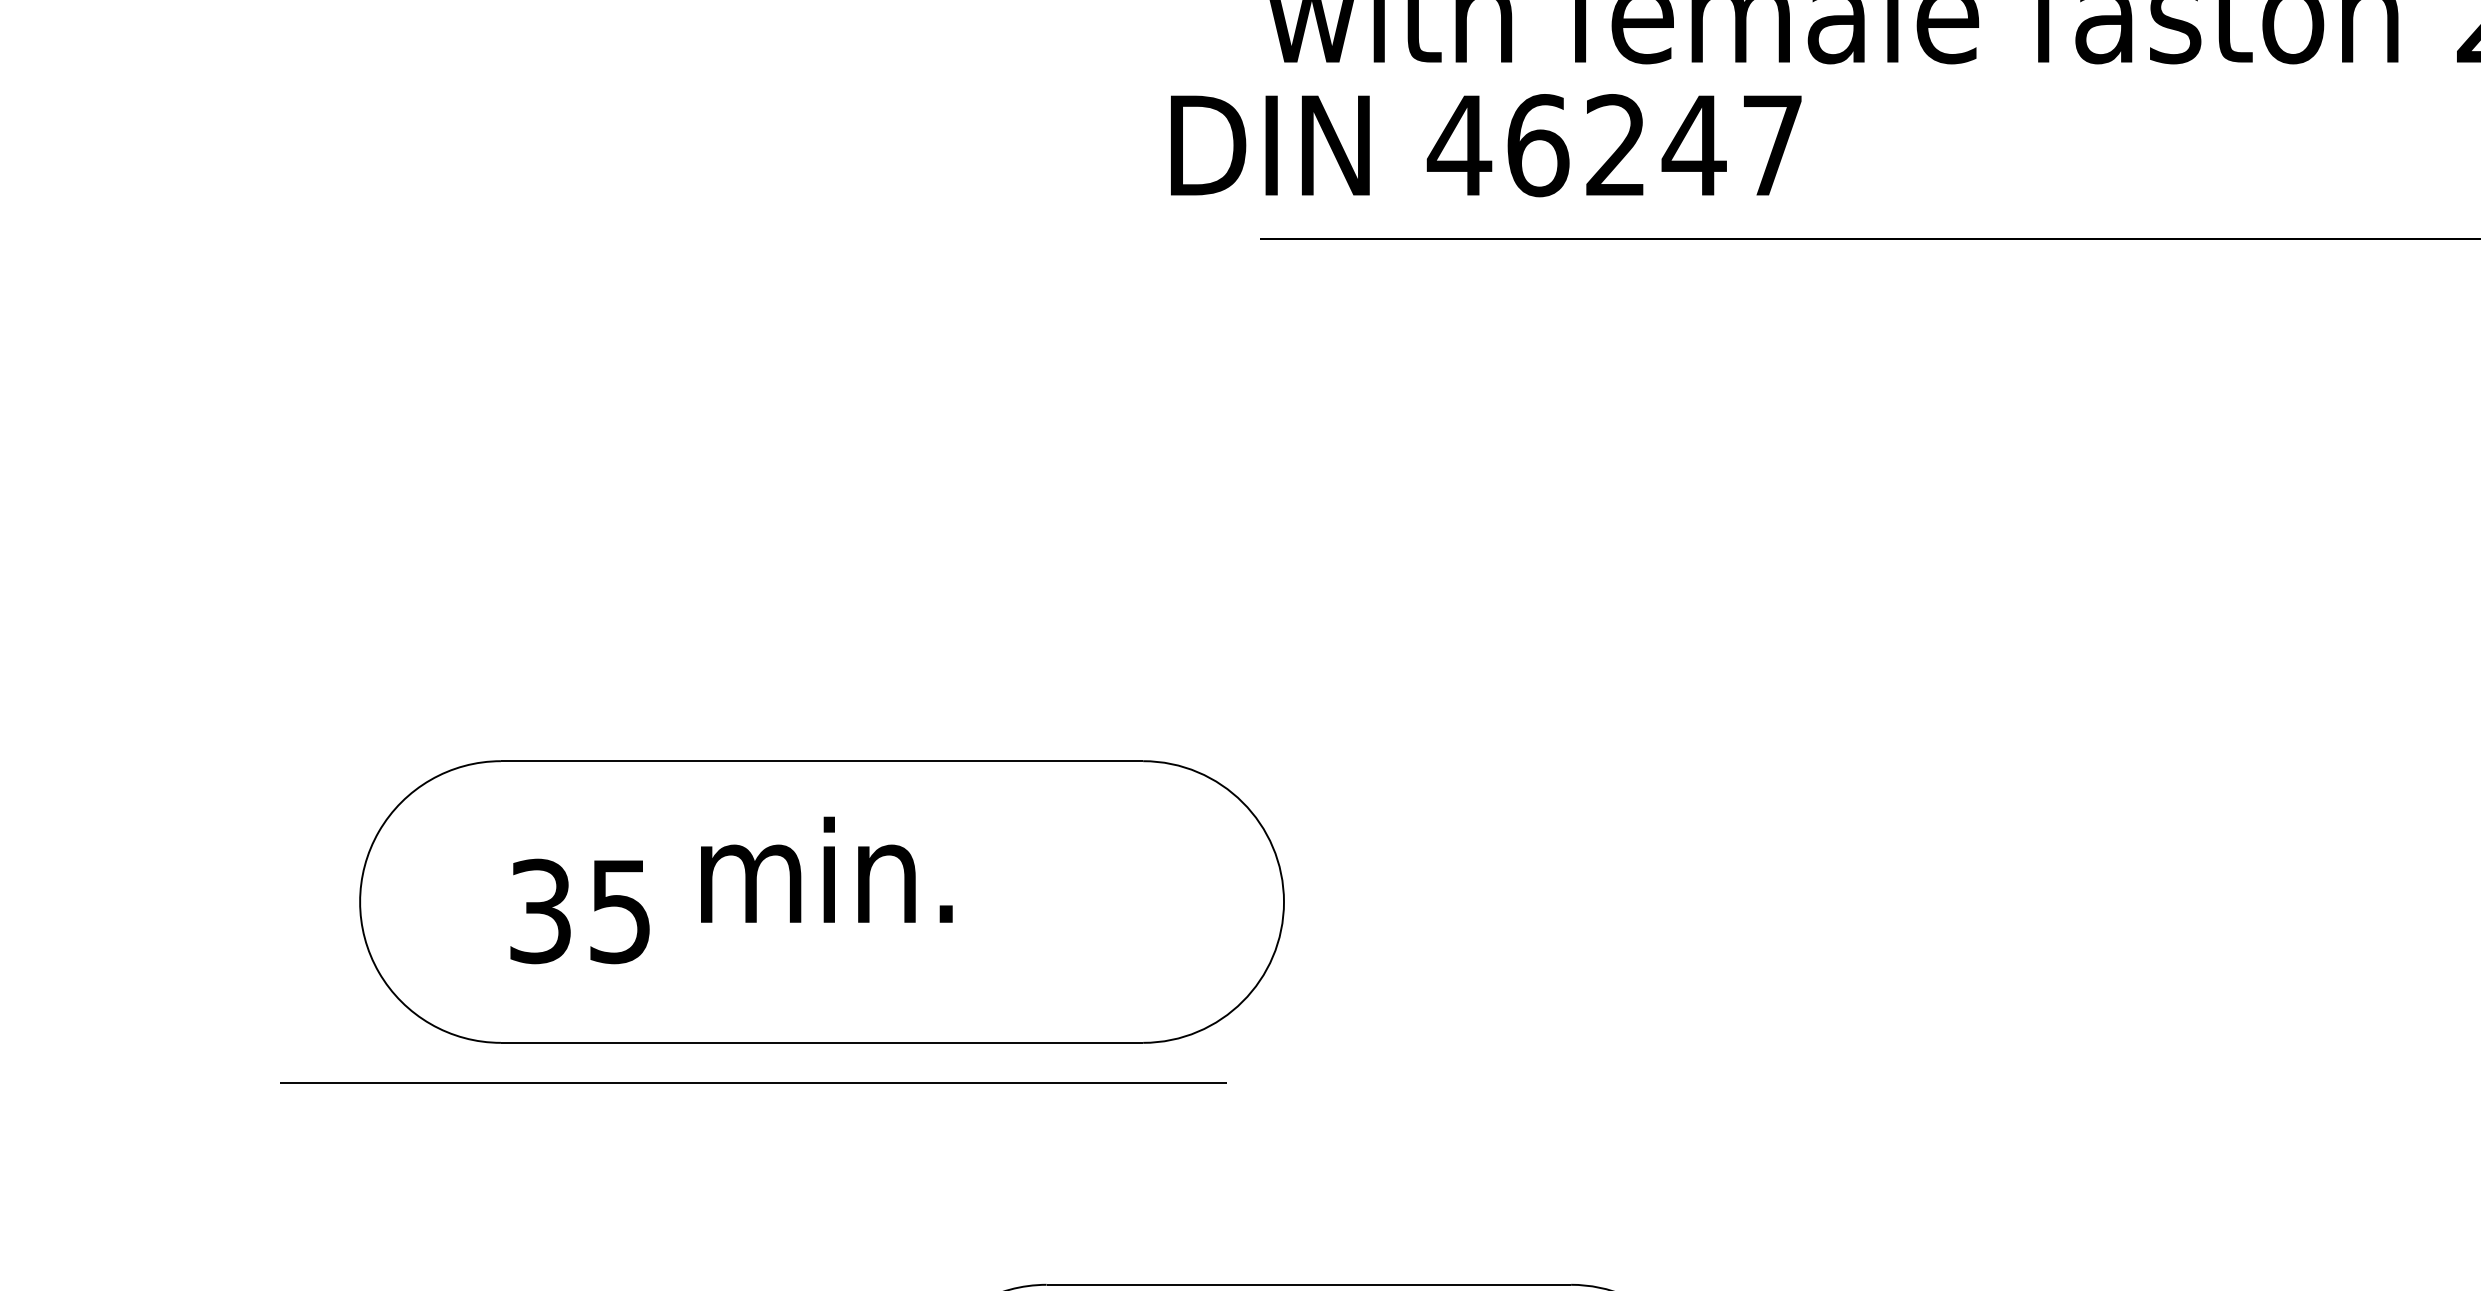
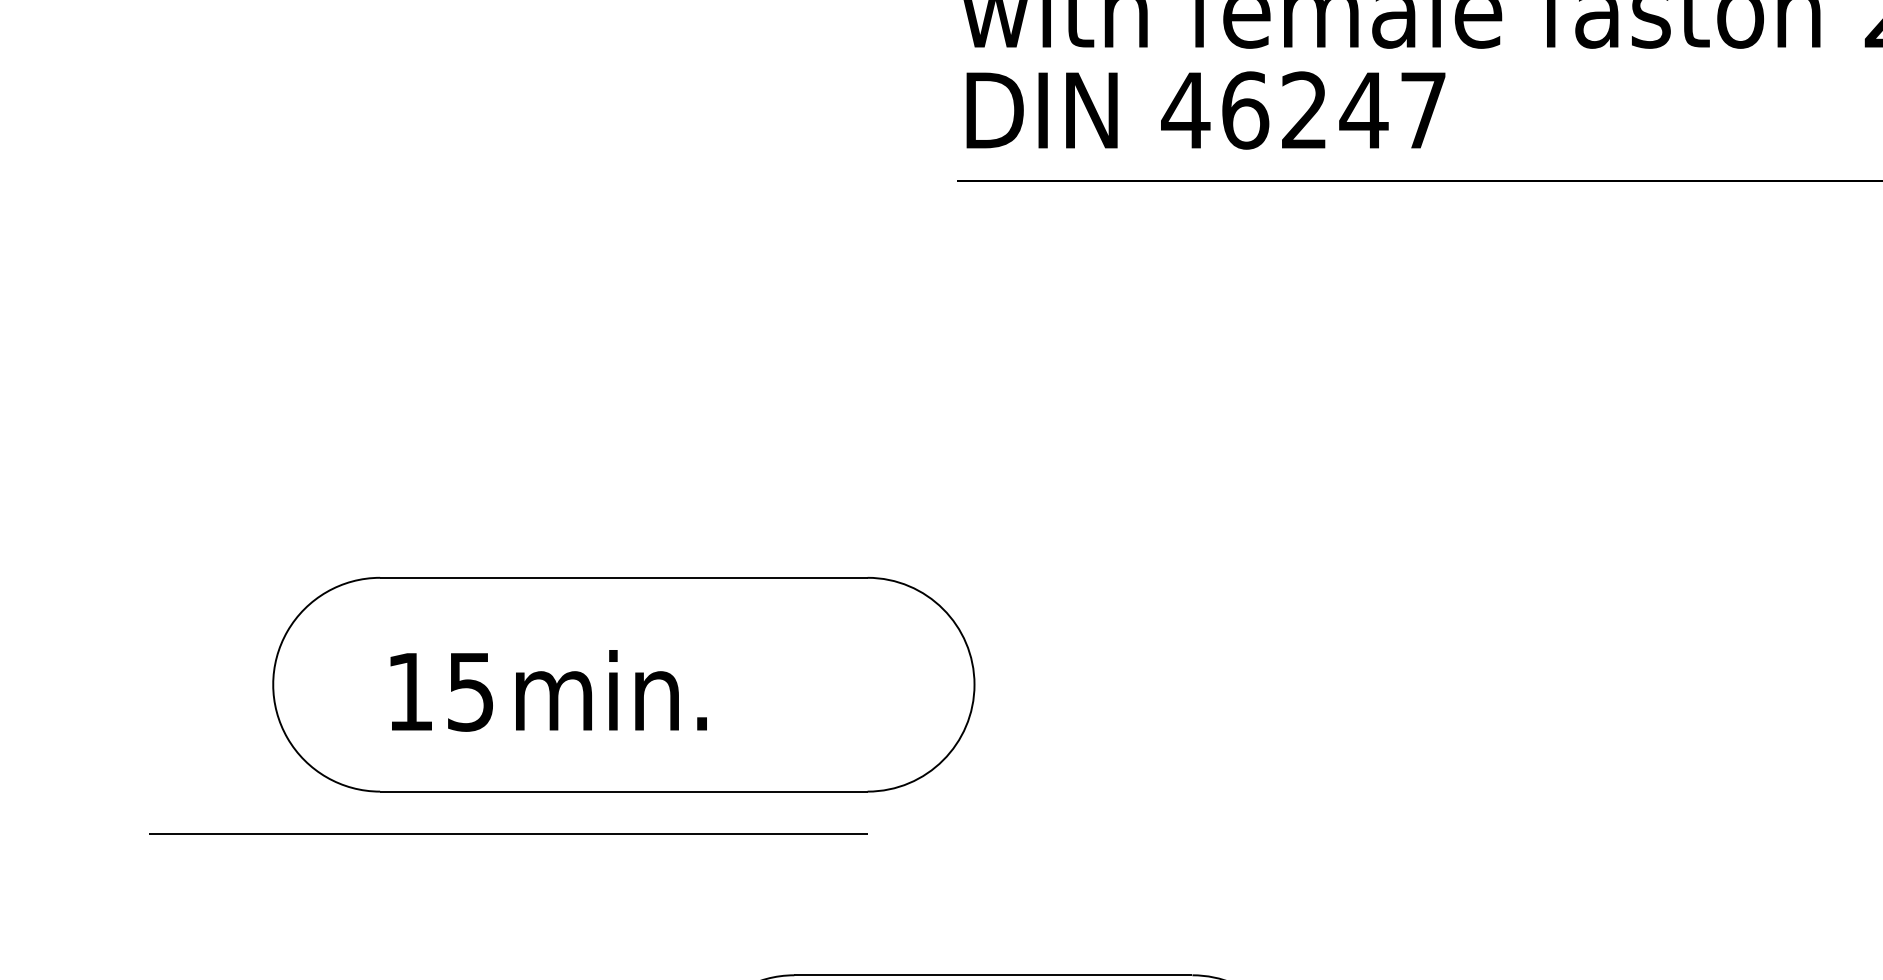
text: (1485, 145) -> (1205, 110), moved
text: (826, 870) -> (611, 690), moved
text: (540, 910) -> (410, 691), 35 -> 15
line: (754, 1082) -> (508, 833), moved

